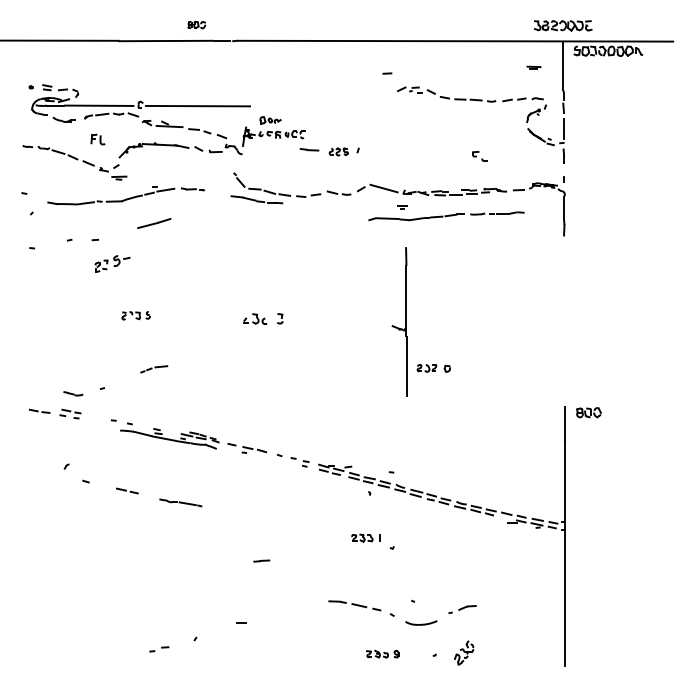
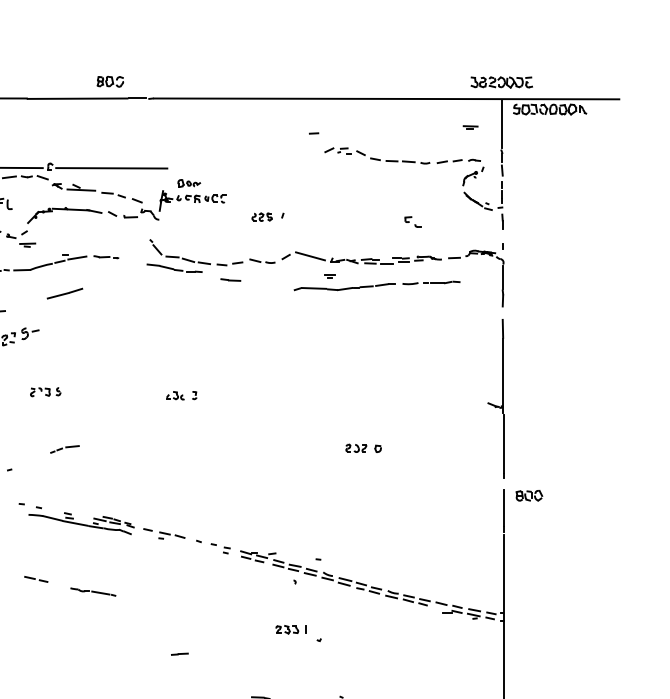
part: (196, 24) -> (110, 81), size x1.43
line: (309, 149) -> (230, 279), moved
part: (263, 318) -> (181, 395), size x0.71
part: (399, 321) -> (495, 398), moved

